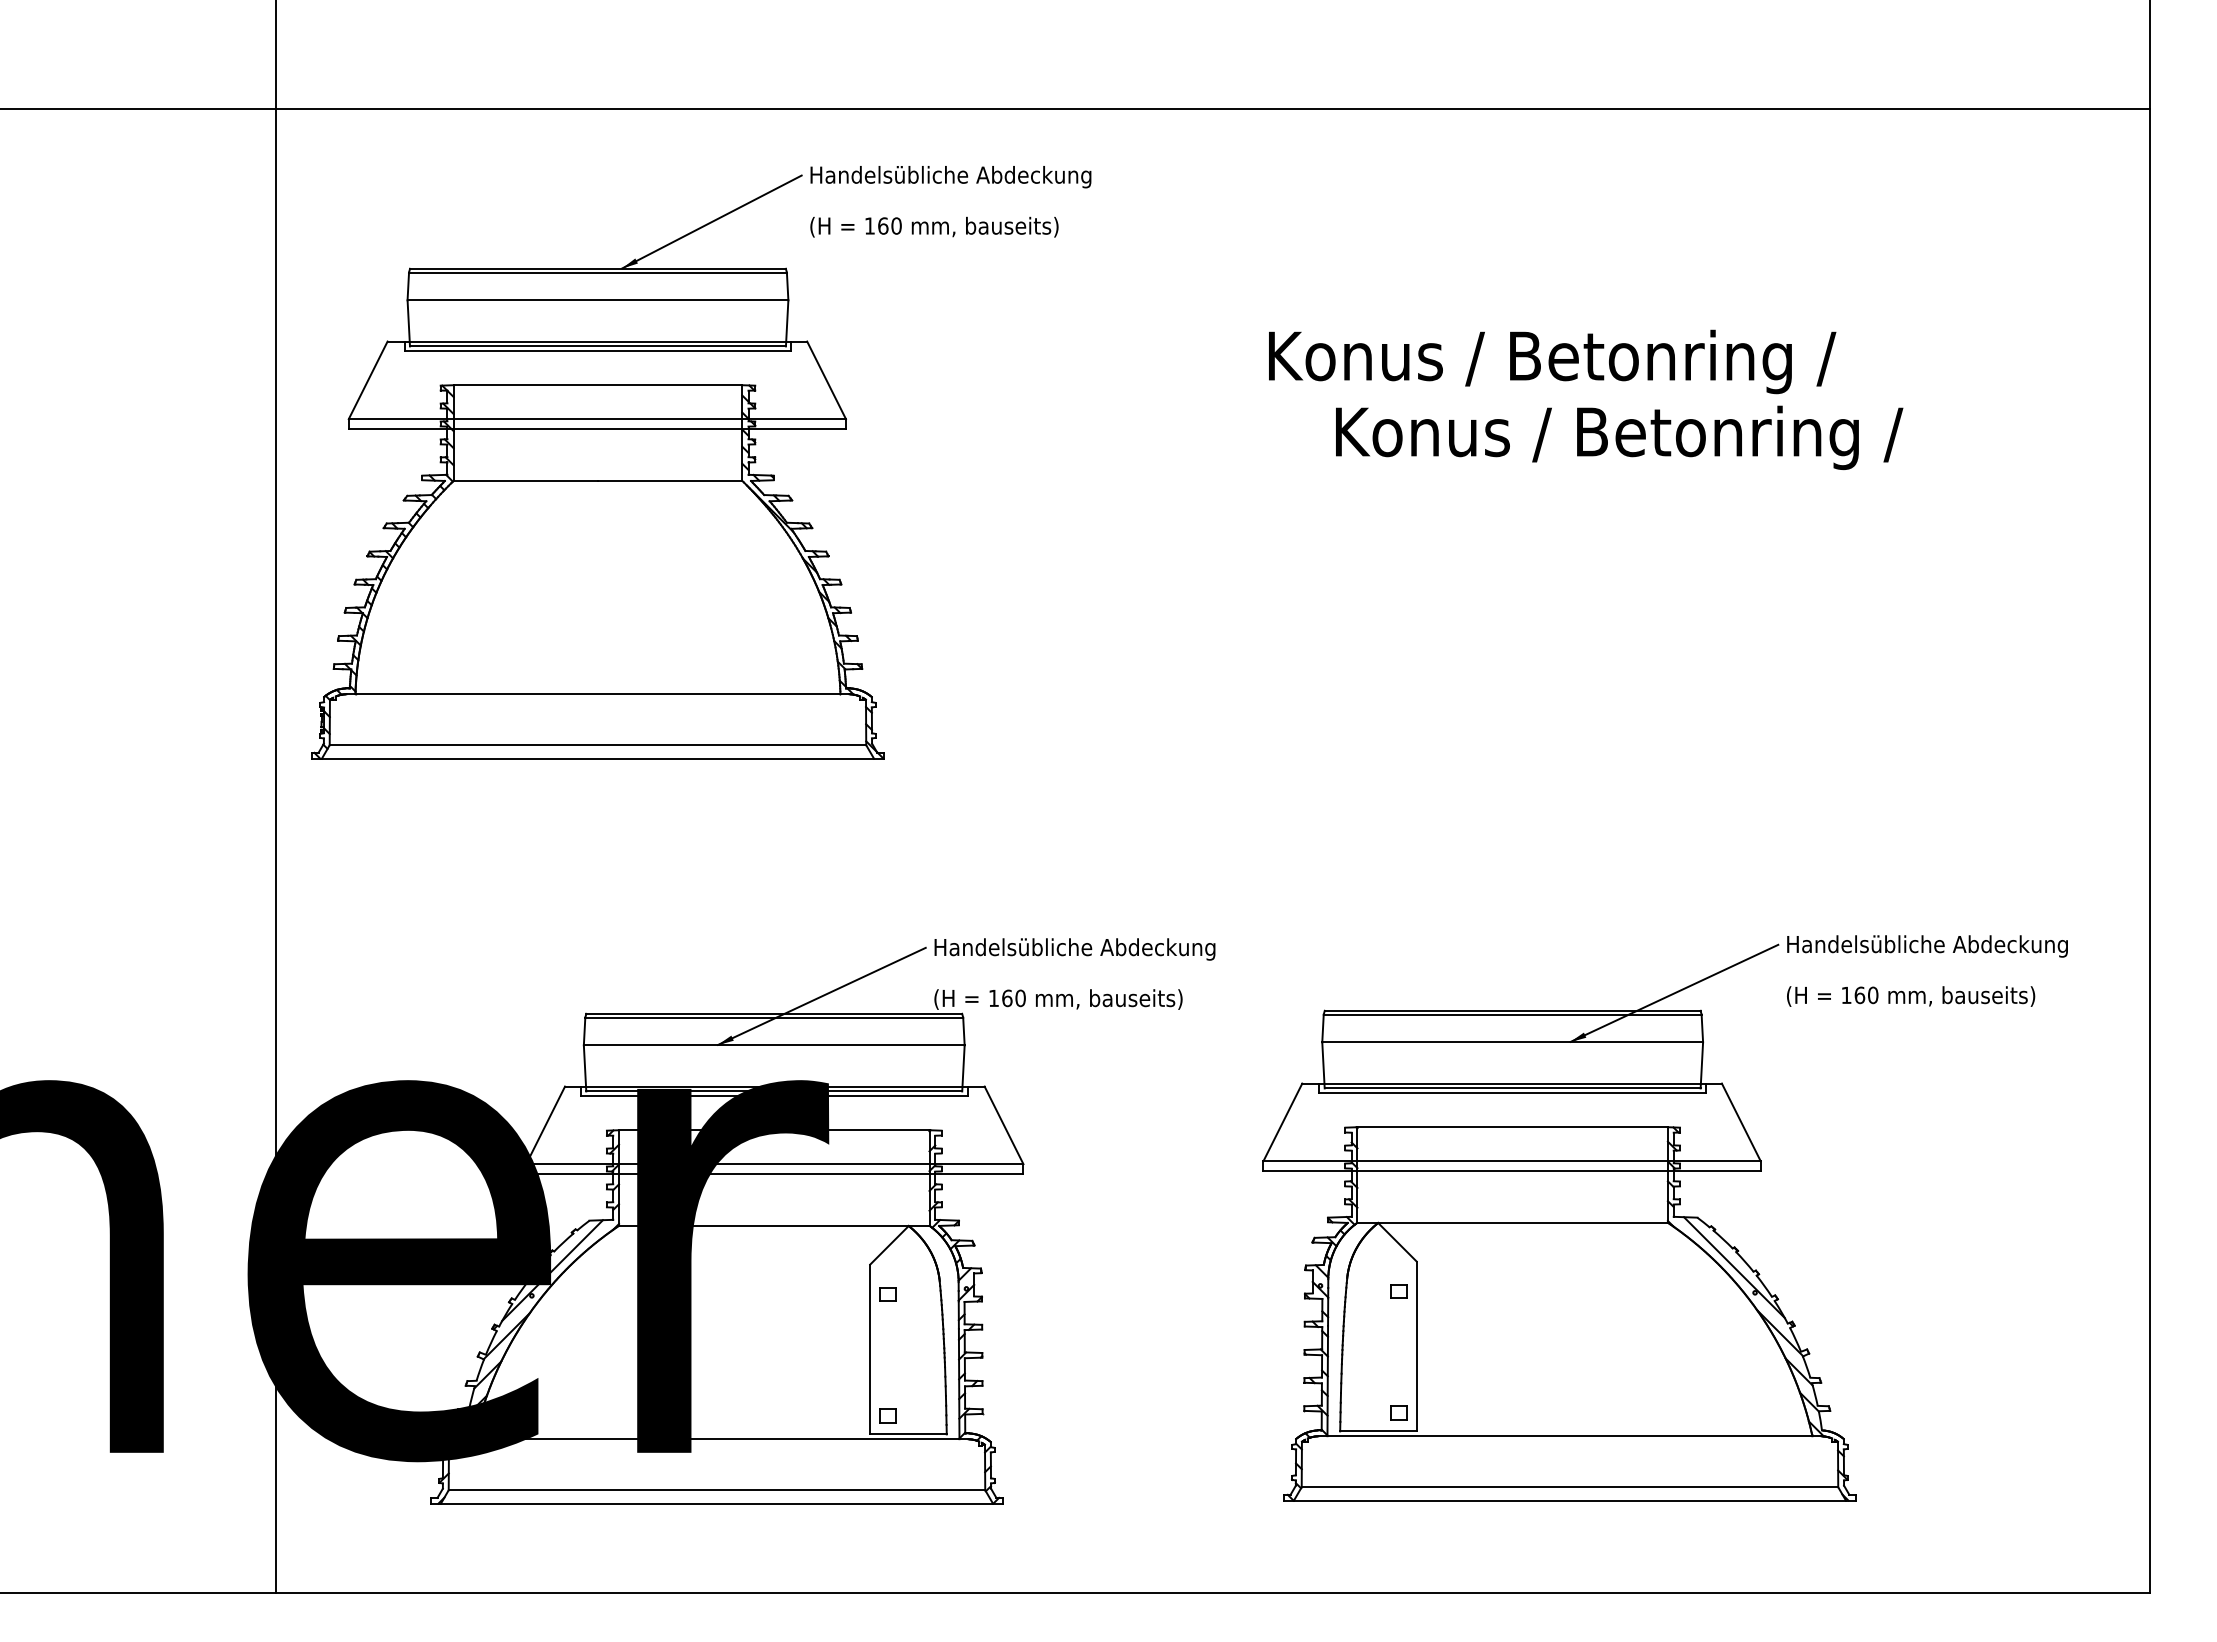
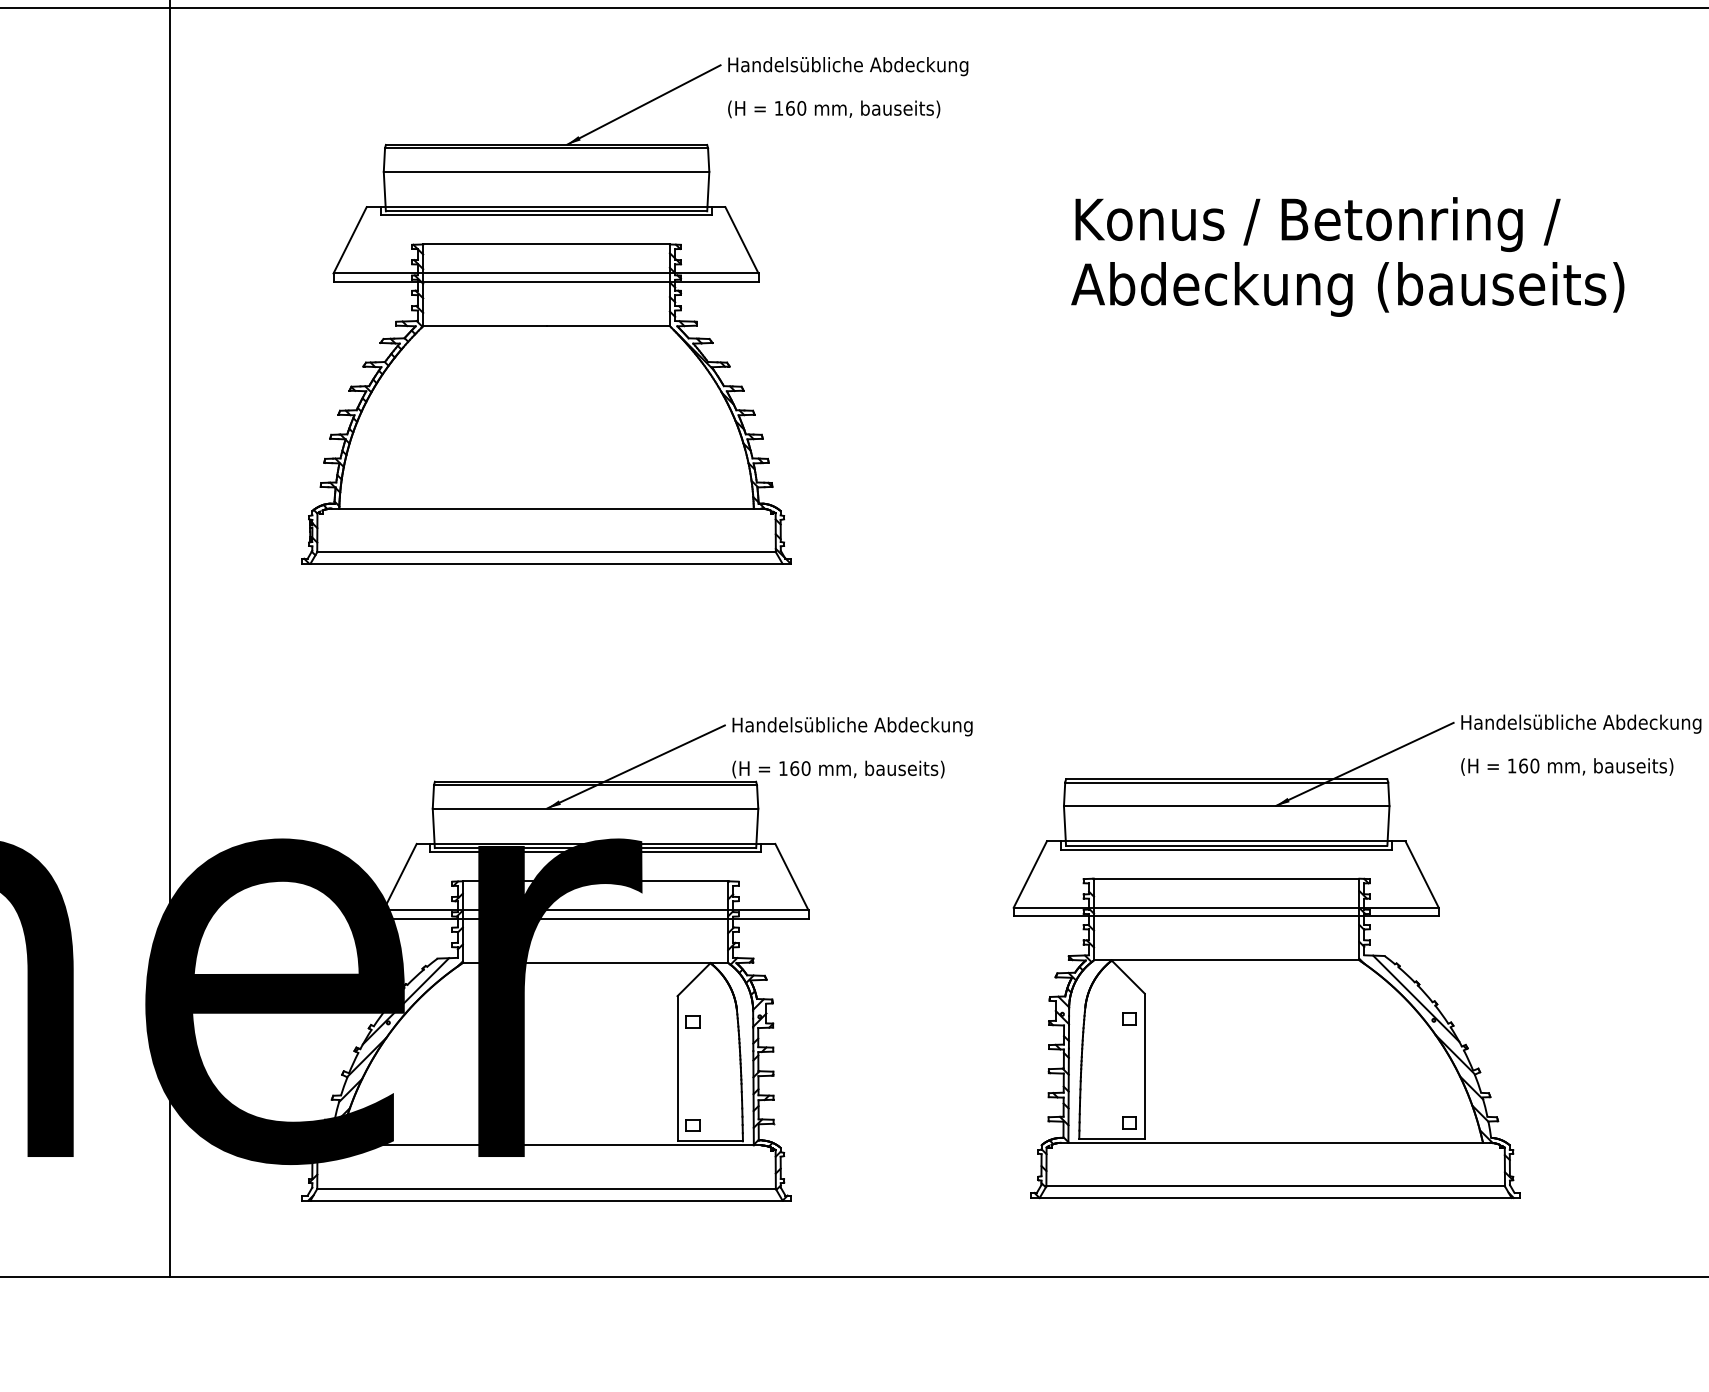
text: (1552, 361) -> (1318, 224), moved
text: (1653, 437) -> (1347, 289), Konus / Betonring / -> Abdeckung (bauseits)
part: (701, 462) -> (635, 310), moved

